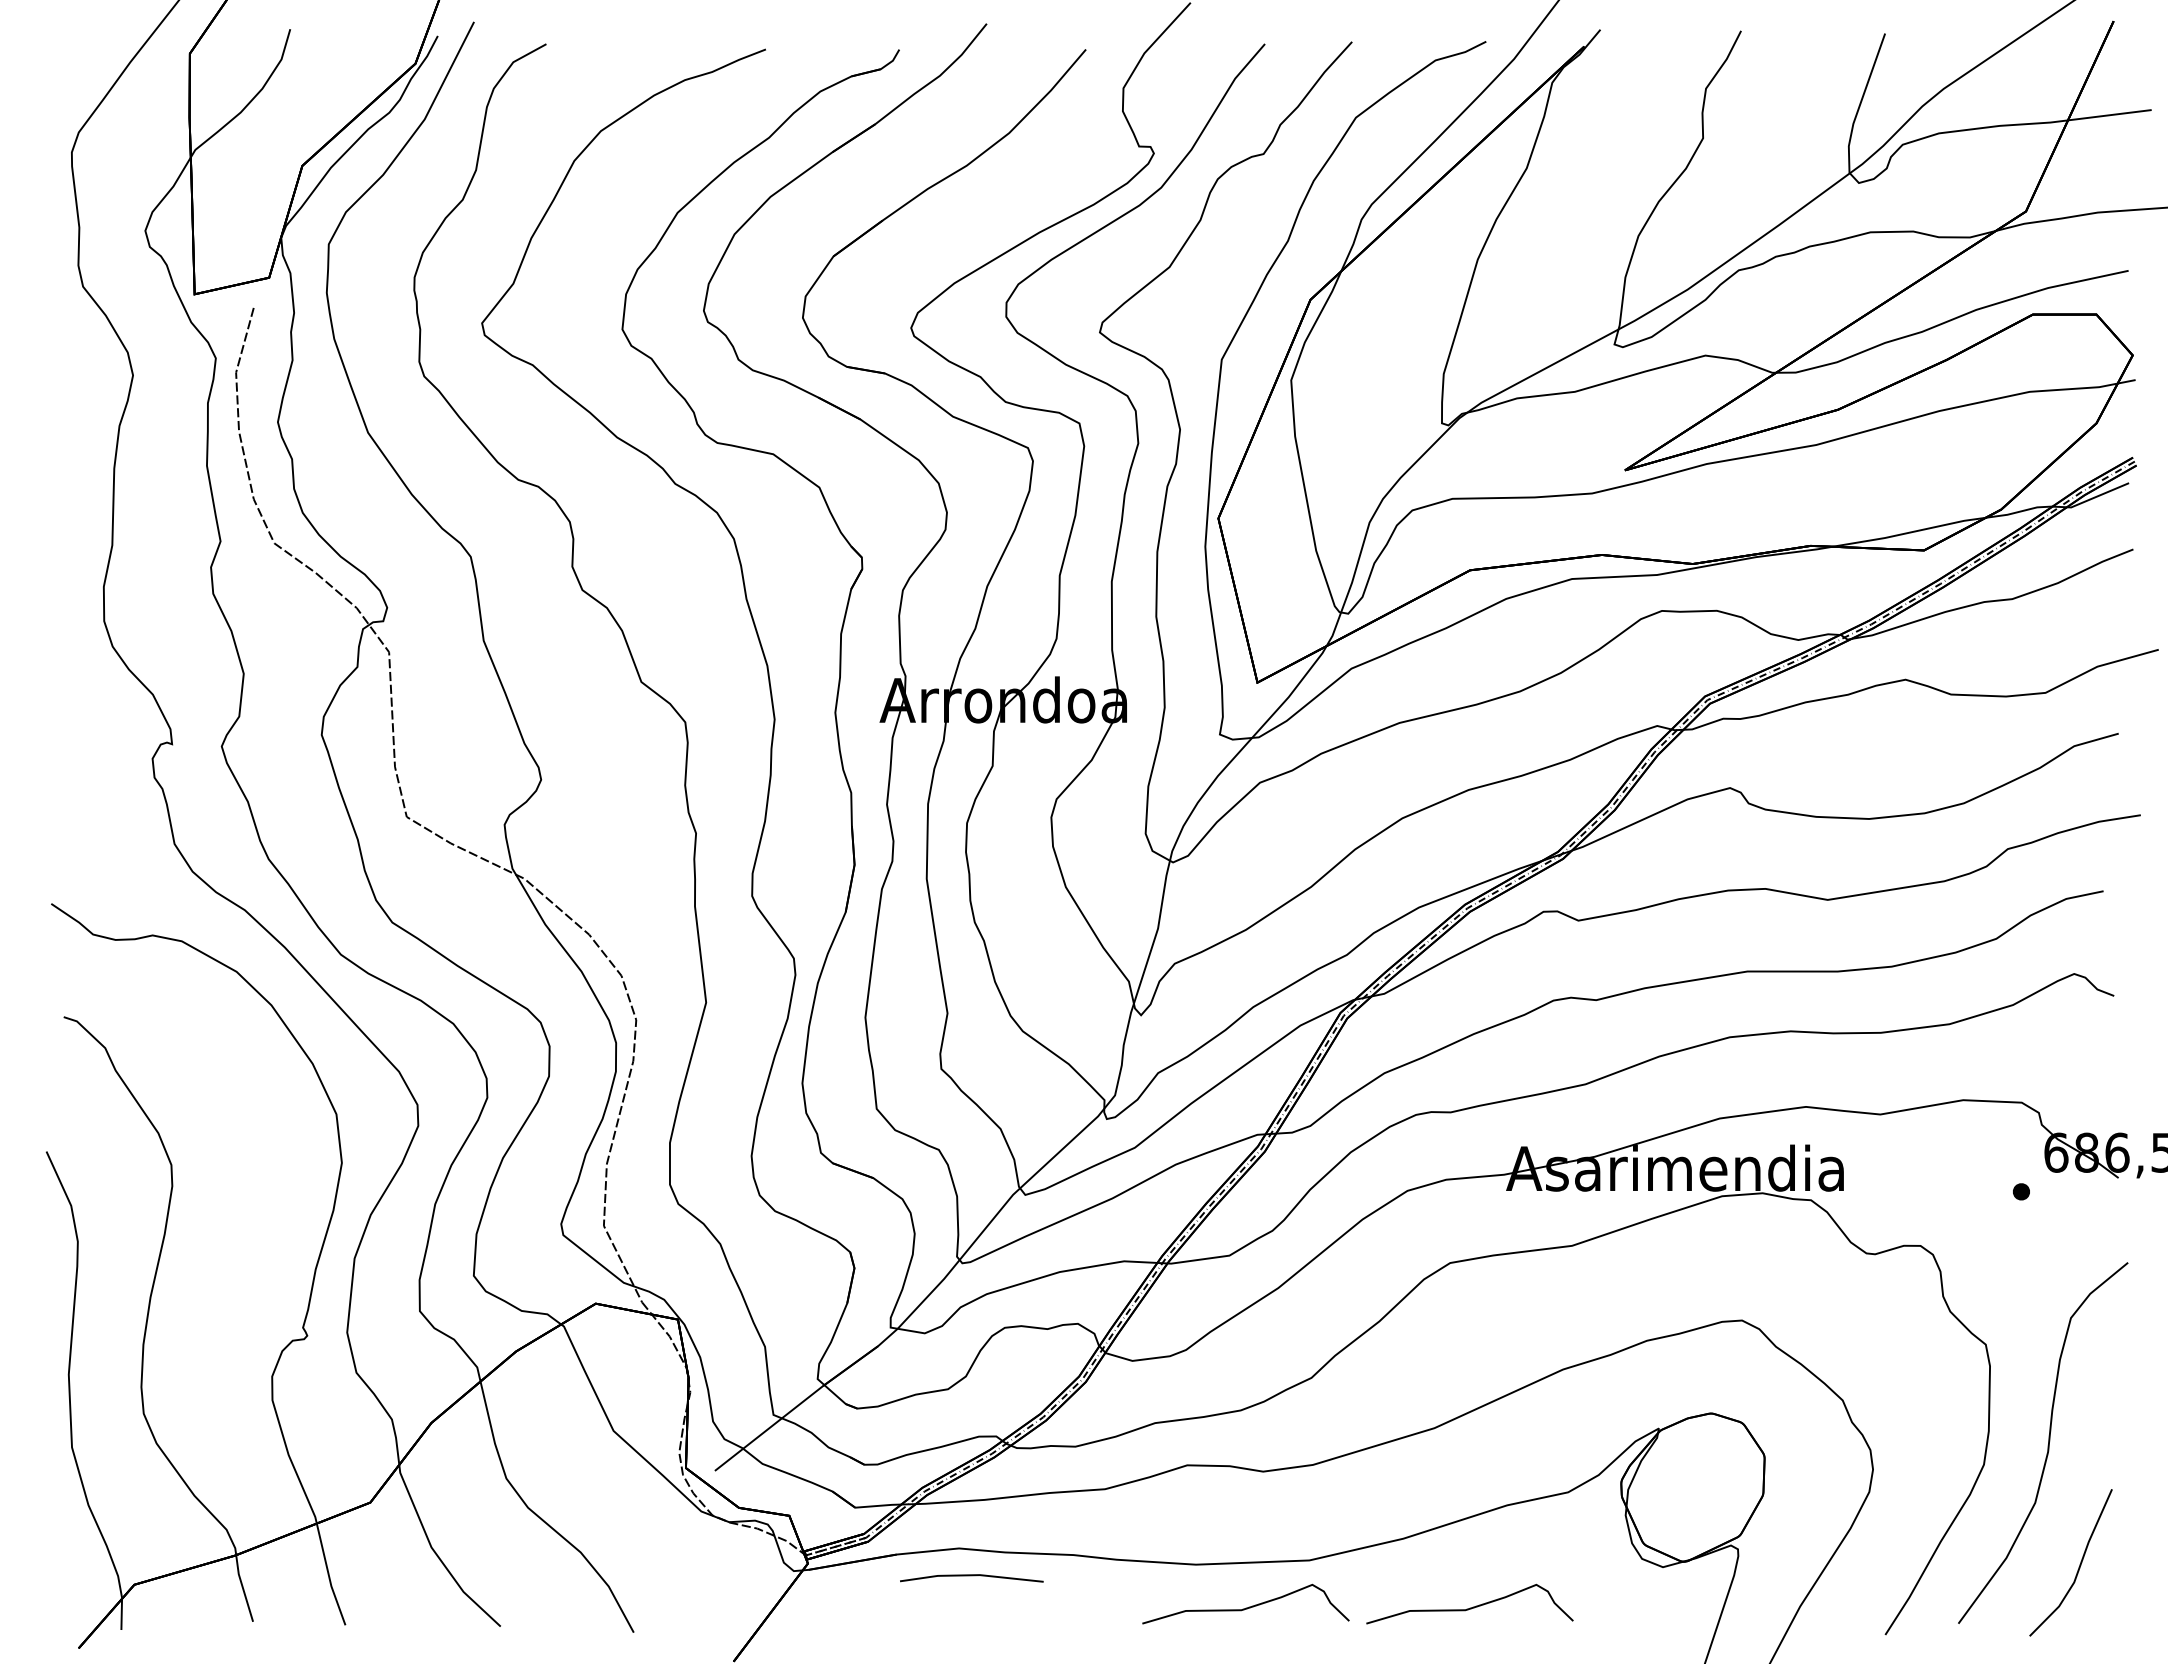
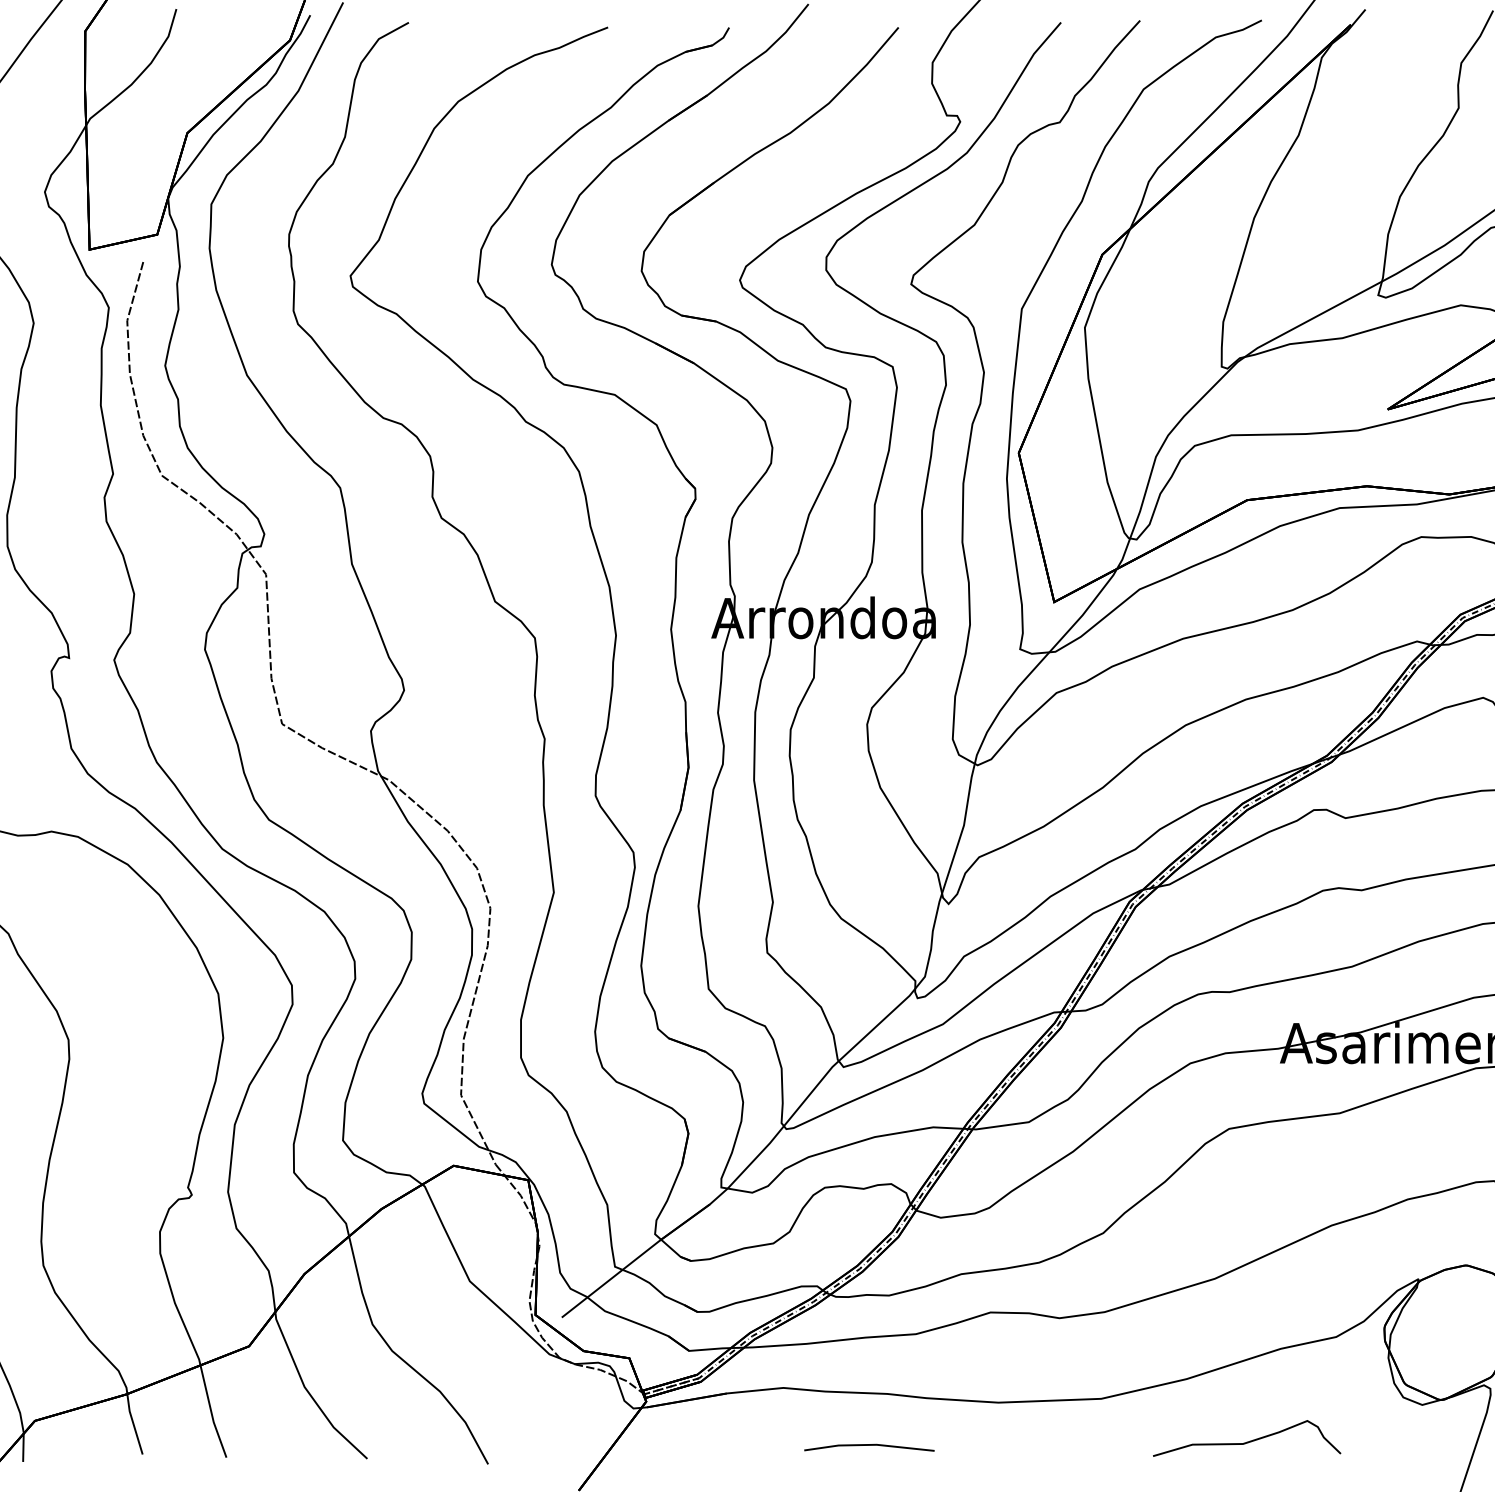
line: (971, 1576) -> (869, 1446), moved
curve: (1246, 1607) -> (1044, 1441), removed

